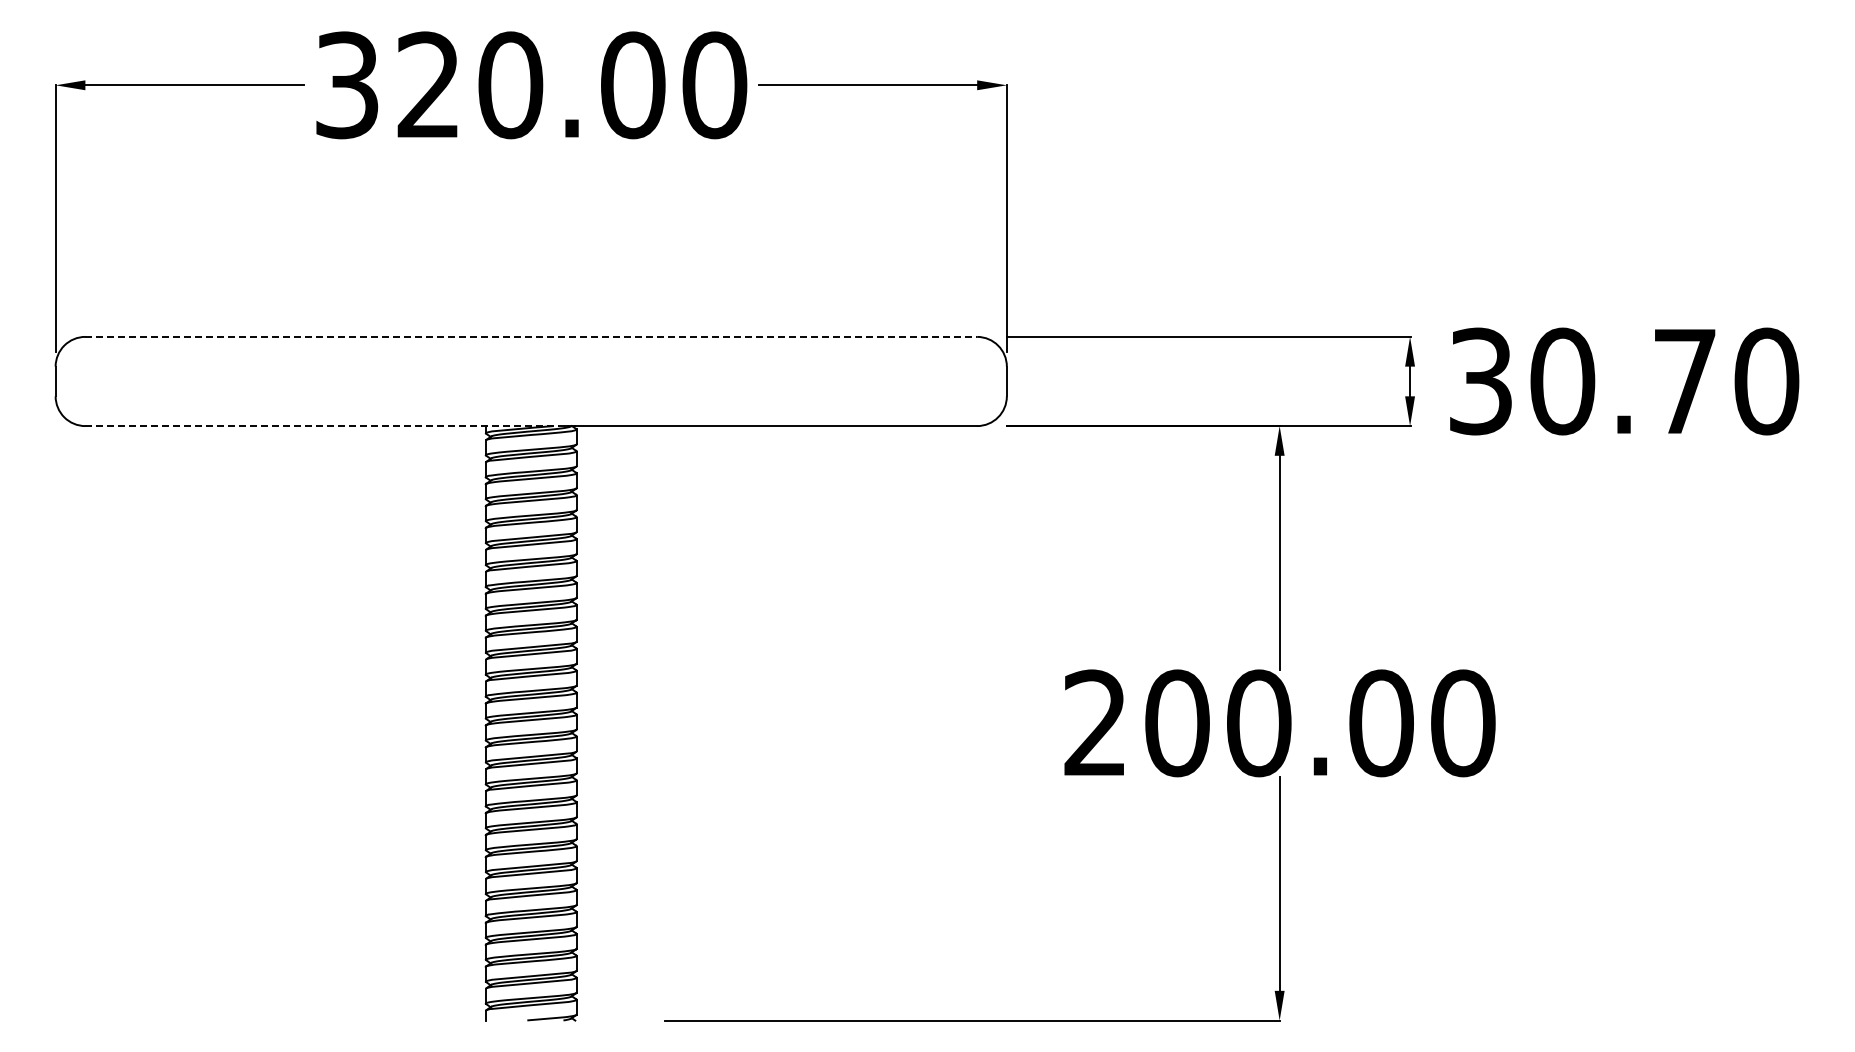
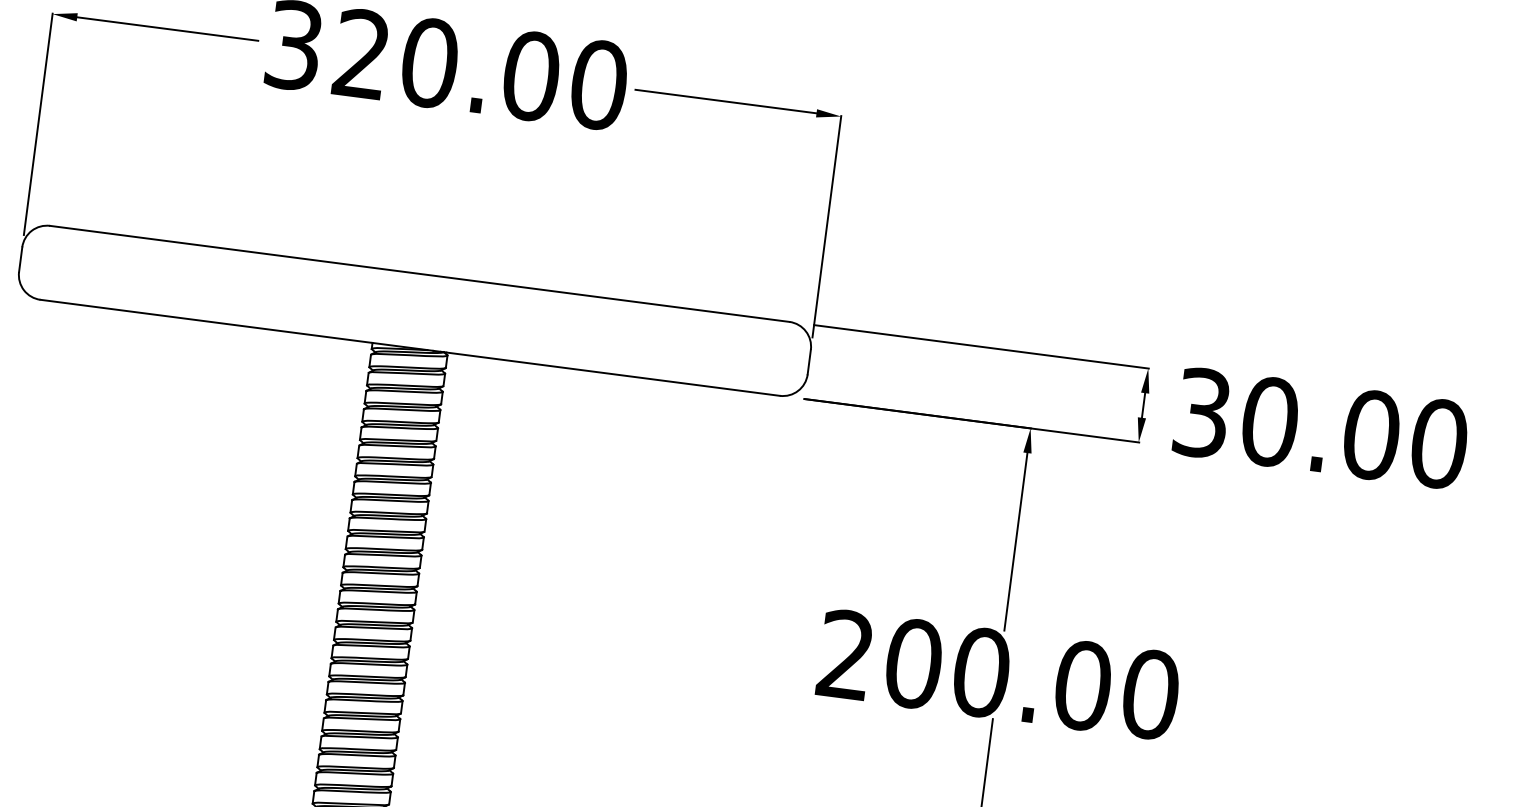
line: (531, 336) -> (420, 273), dashed -> solid
text: (1685, 381) -> (1371, 435), 30.70 -> 30.00
line: (322, 426) -> (237, 325), dashed -> solid

